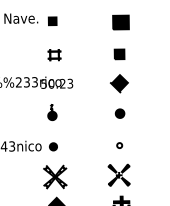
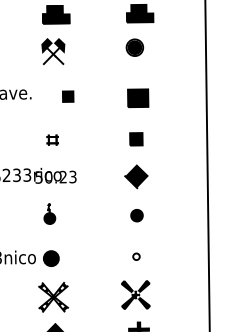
part: (52, 21) -> (68, 96), moved
part: (54, 54) -> (52, 139), size x0.7
part: (52, 146) -> (50, 257), size x1.6

